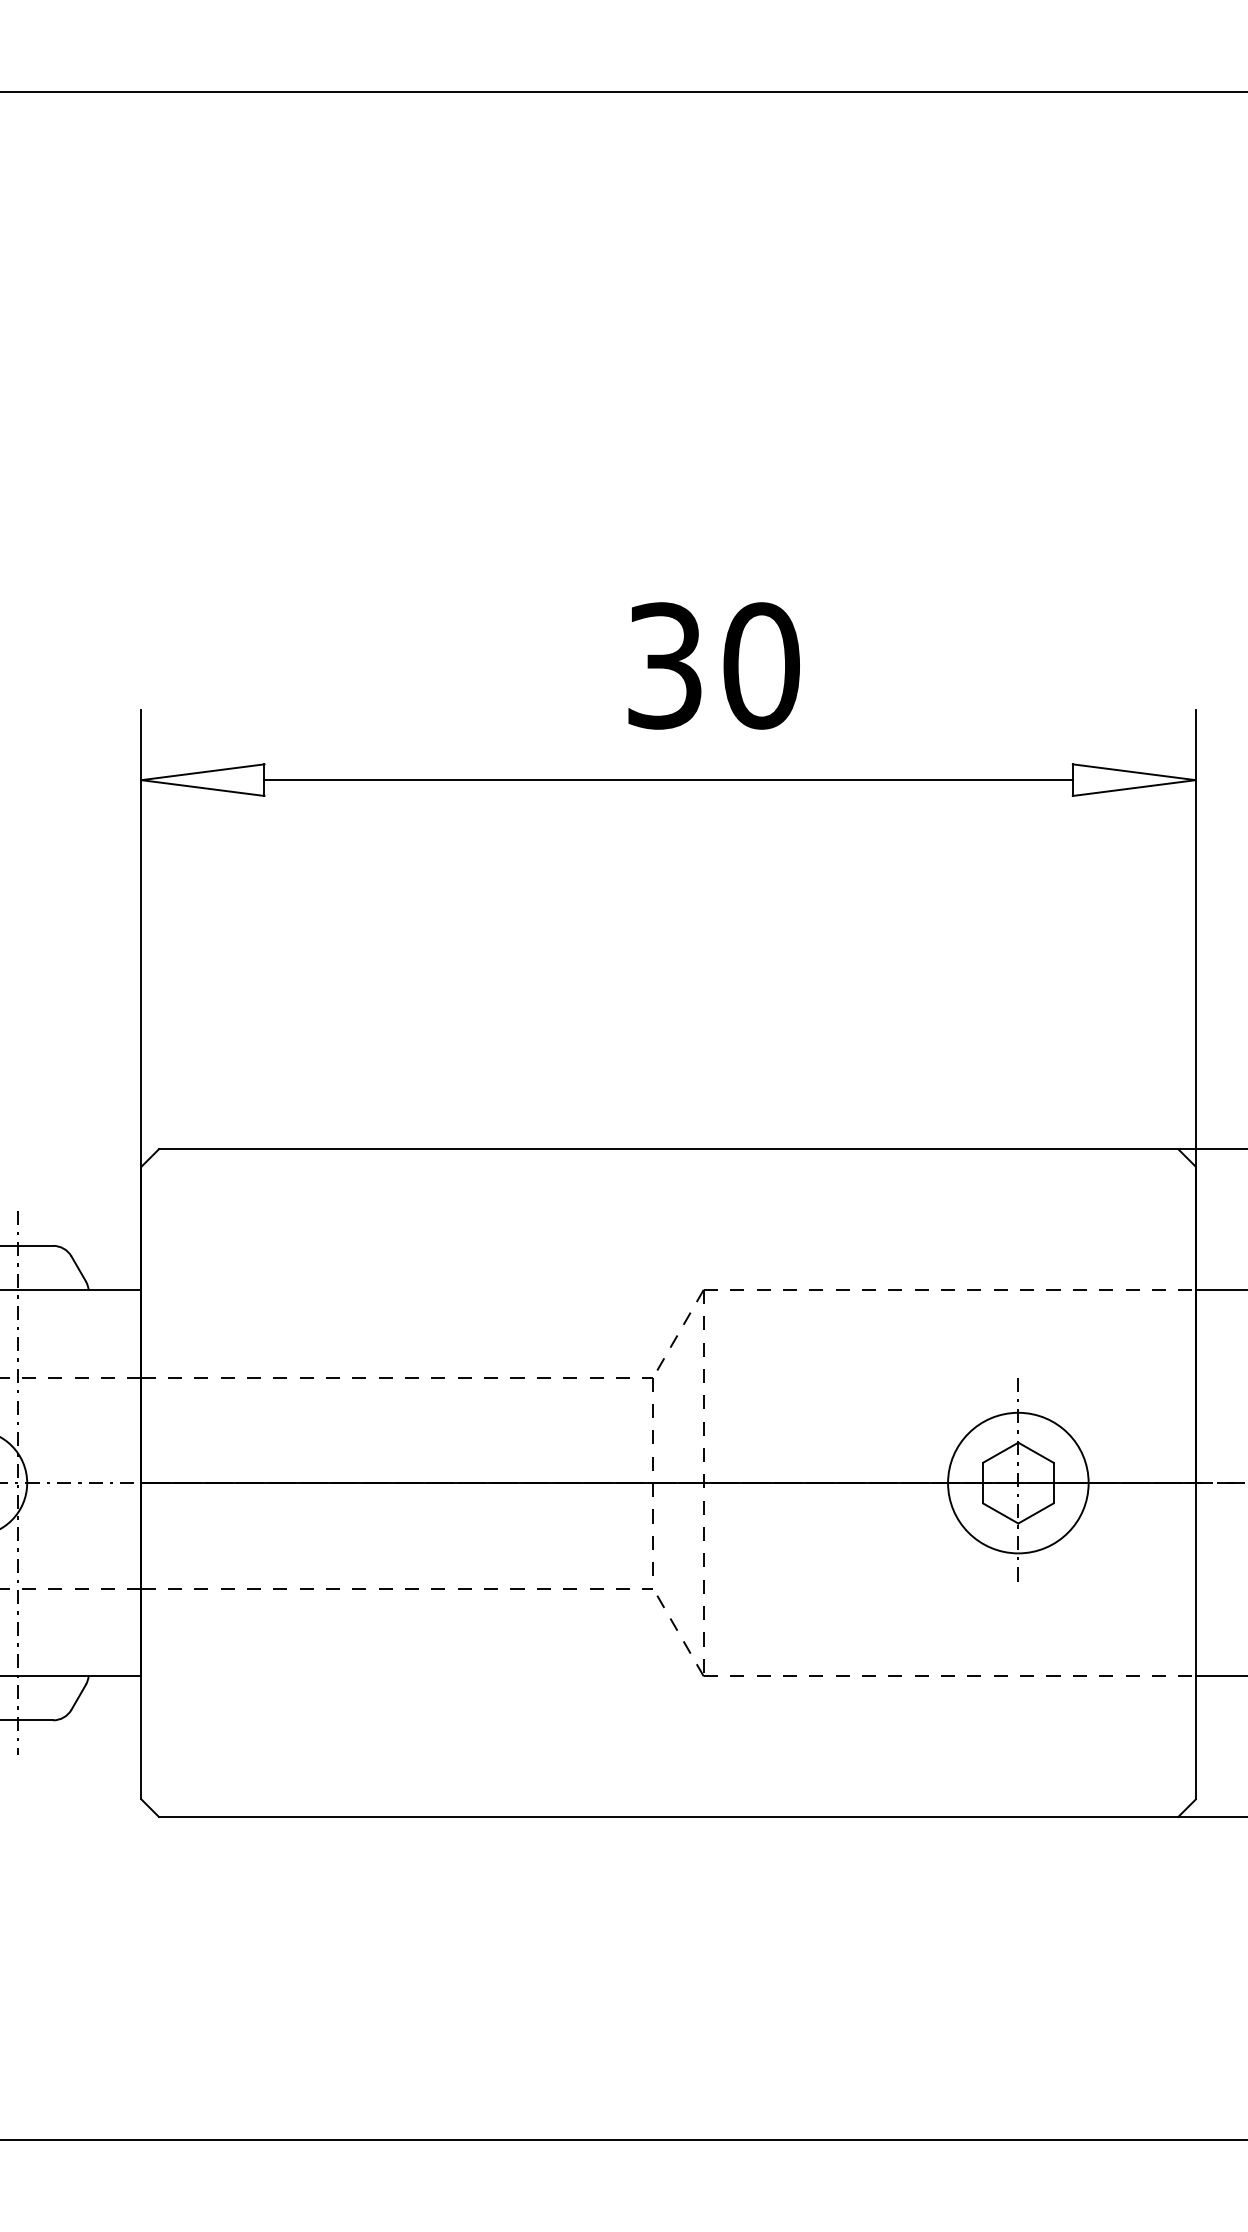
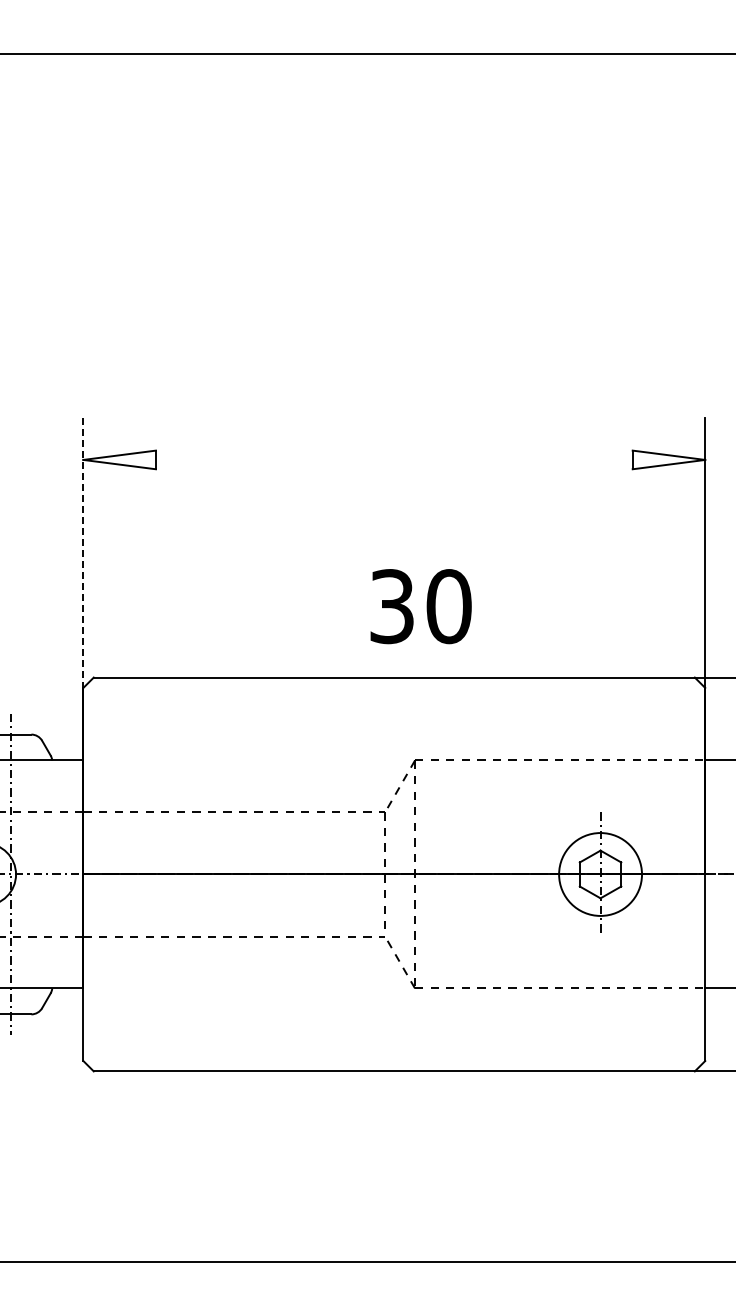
text: (713, 665) -> (420, 606), moved
line: (667, 779) -> (393, 459), removed
line: (141, 938) -> (83, 553), solid -> dashed

